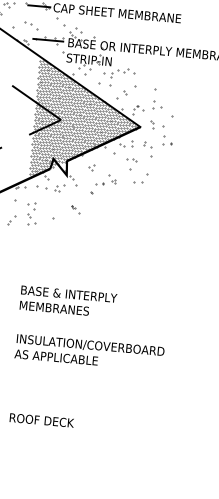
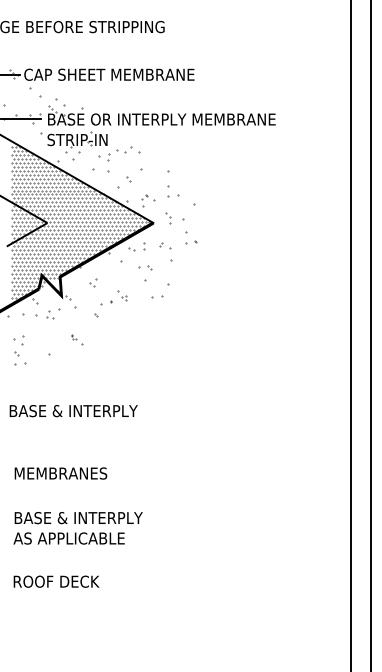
text: (68, 294) -> (73, 411), moved
text: (90, 345) -> (113, 518), INSULATION/COVERBOARD -> BASE & INTERPLY
text: (41, 420) -> (56, 581), moved

